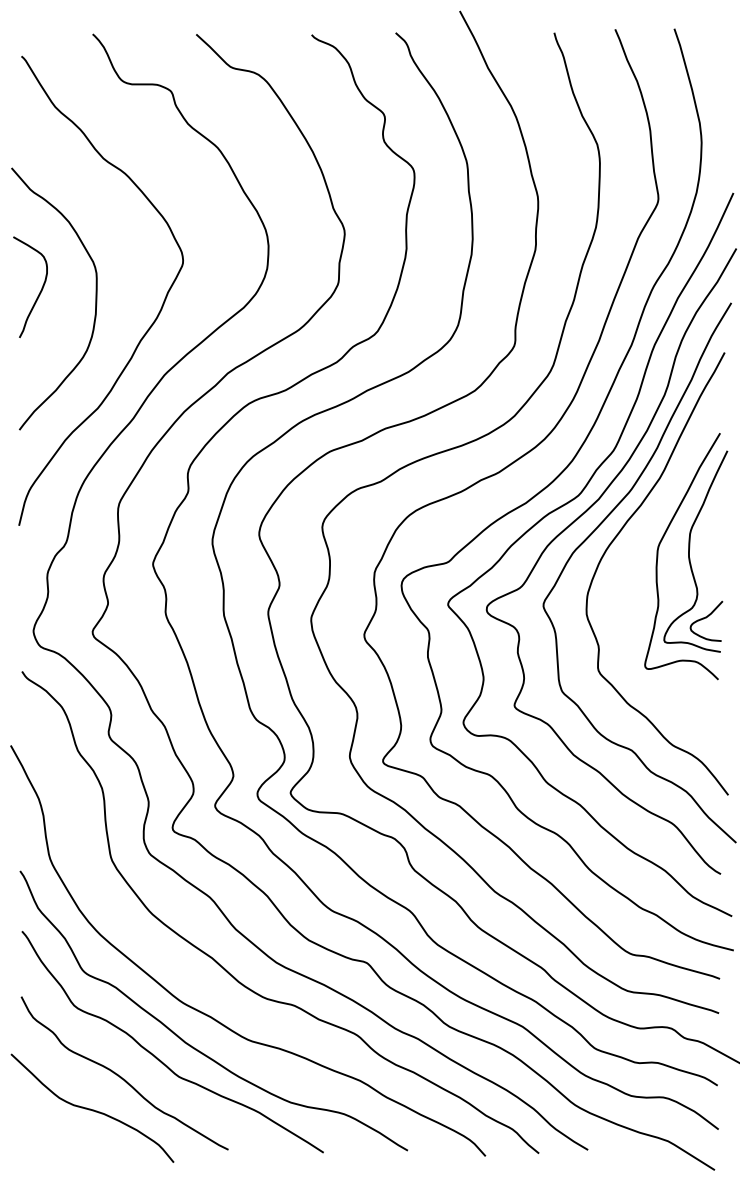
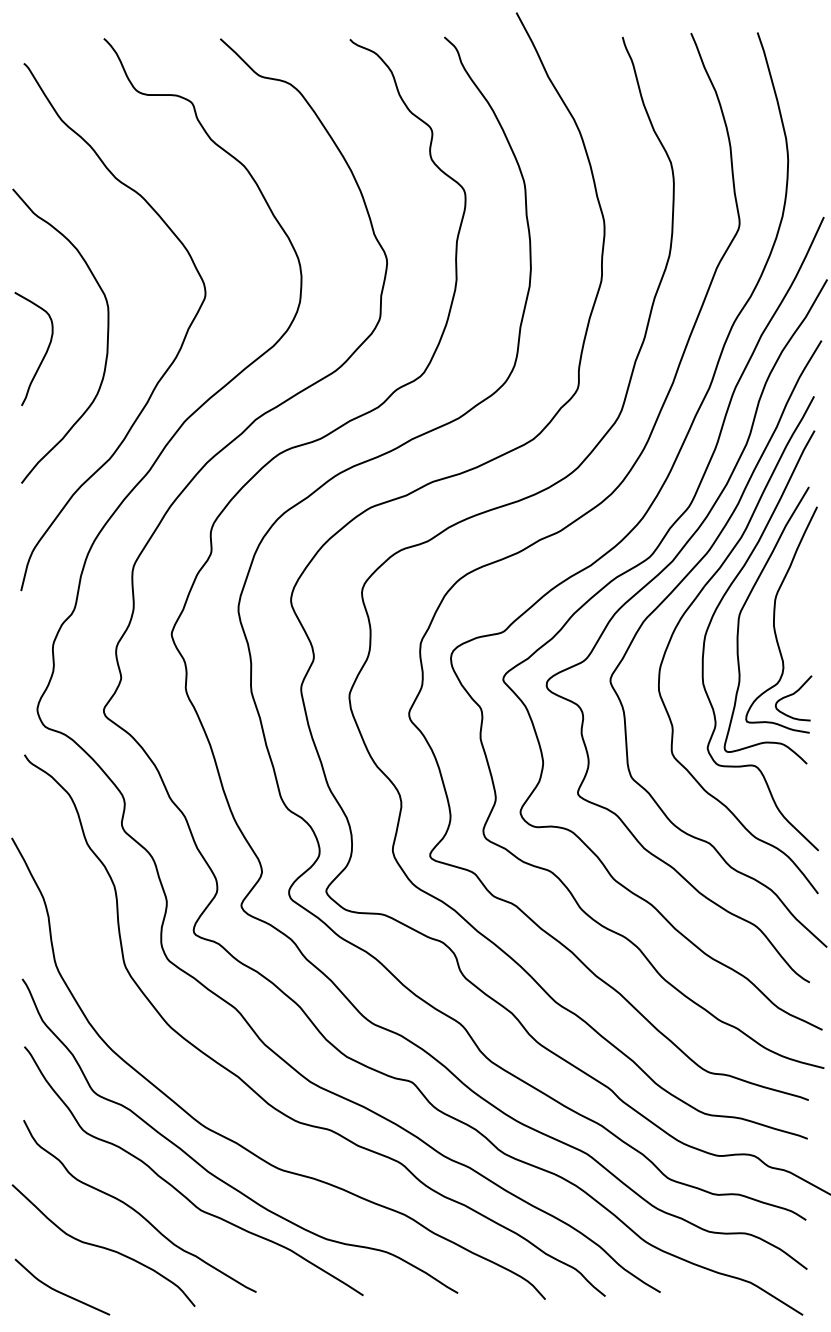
curve: (39, 292) -> (44, 354), moved
curve: (633, 553) -> (711, 622), added
curve: (54, 1149) -> (60, 1291), added

